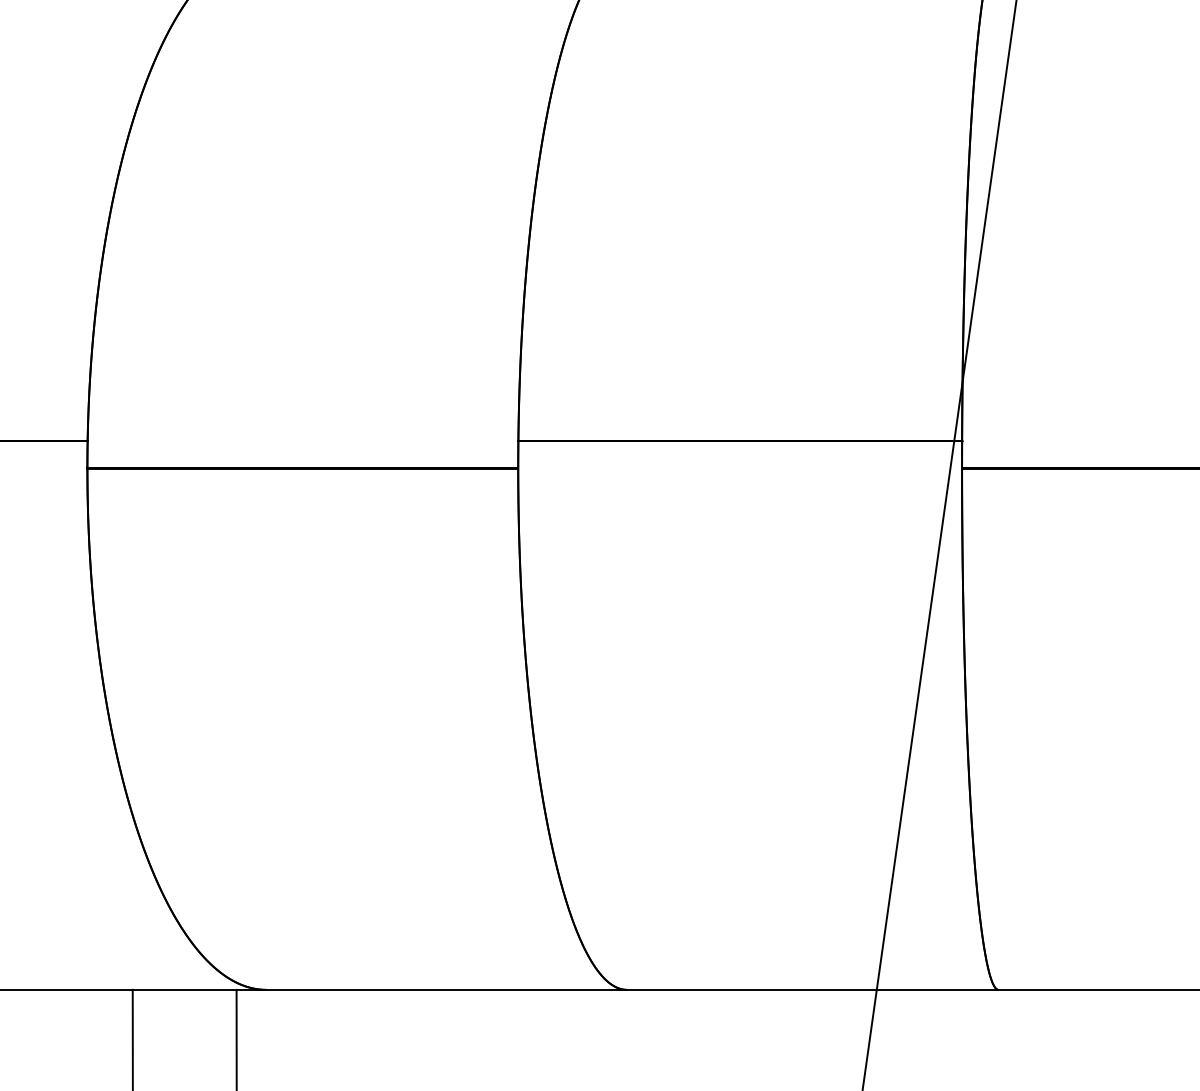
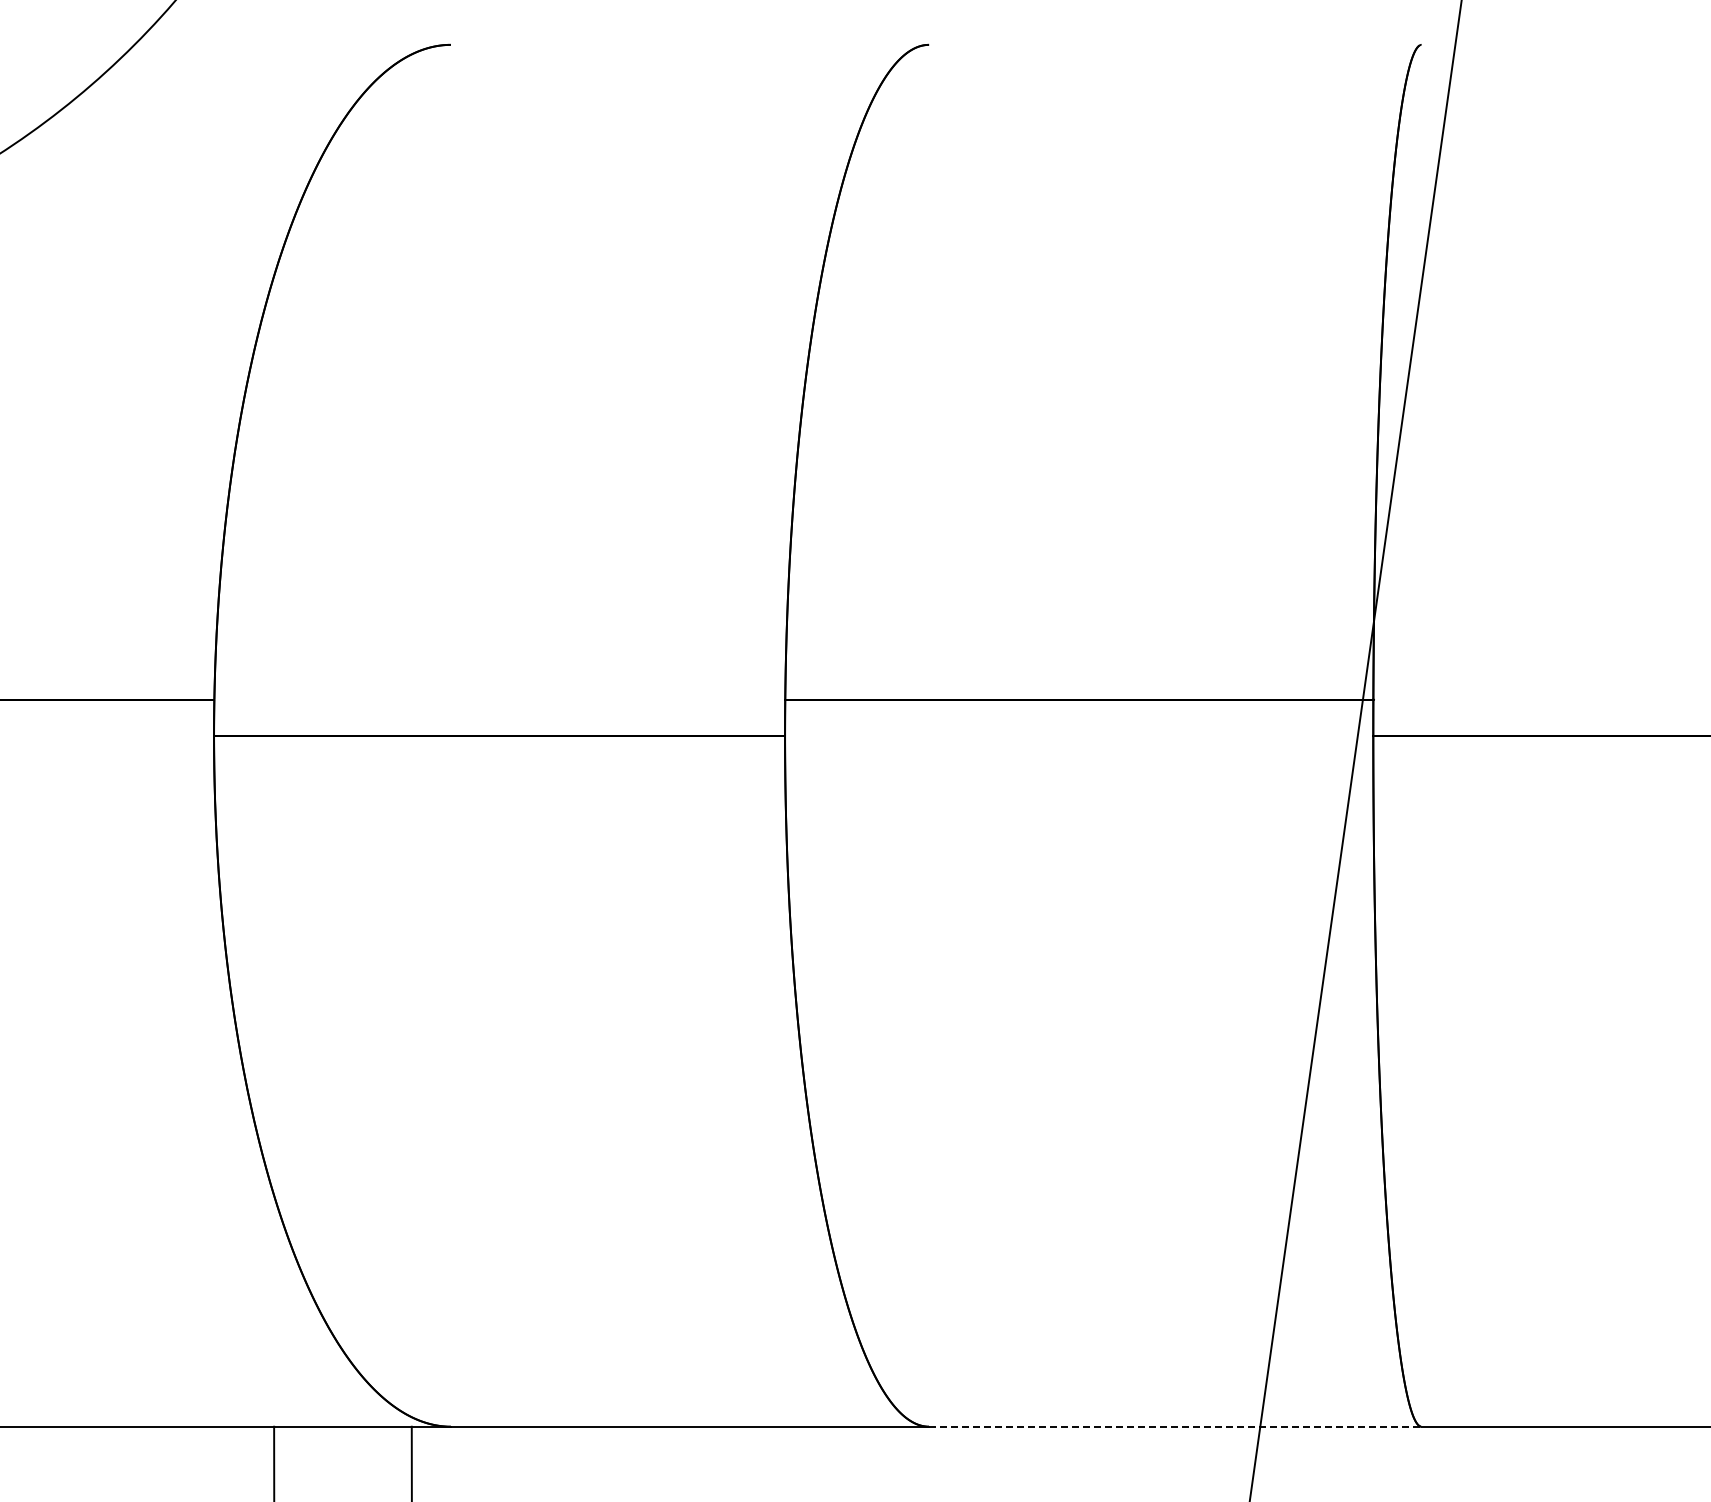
line: (812, 989) -> (1175, 1426), solid -> dashed

